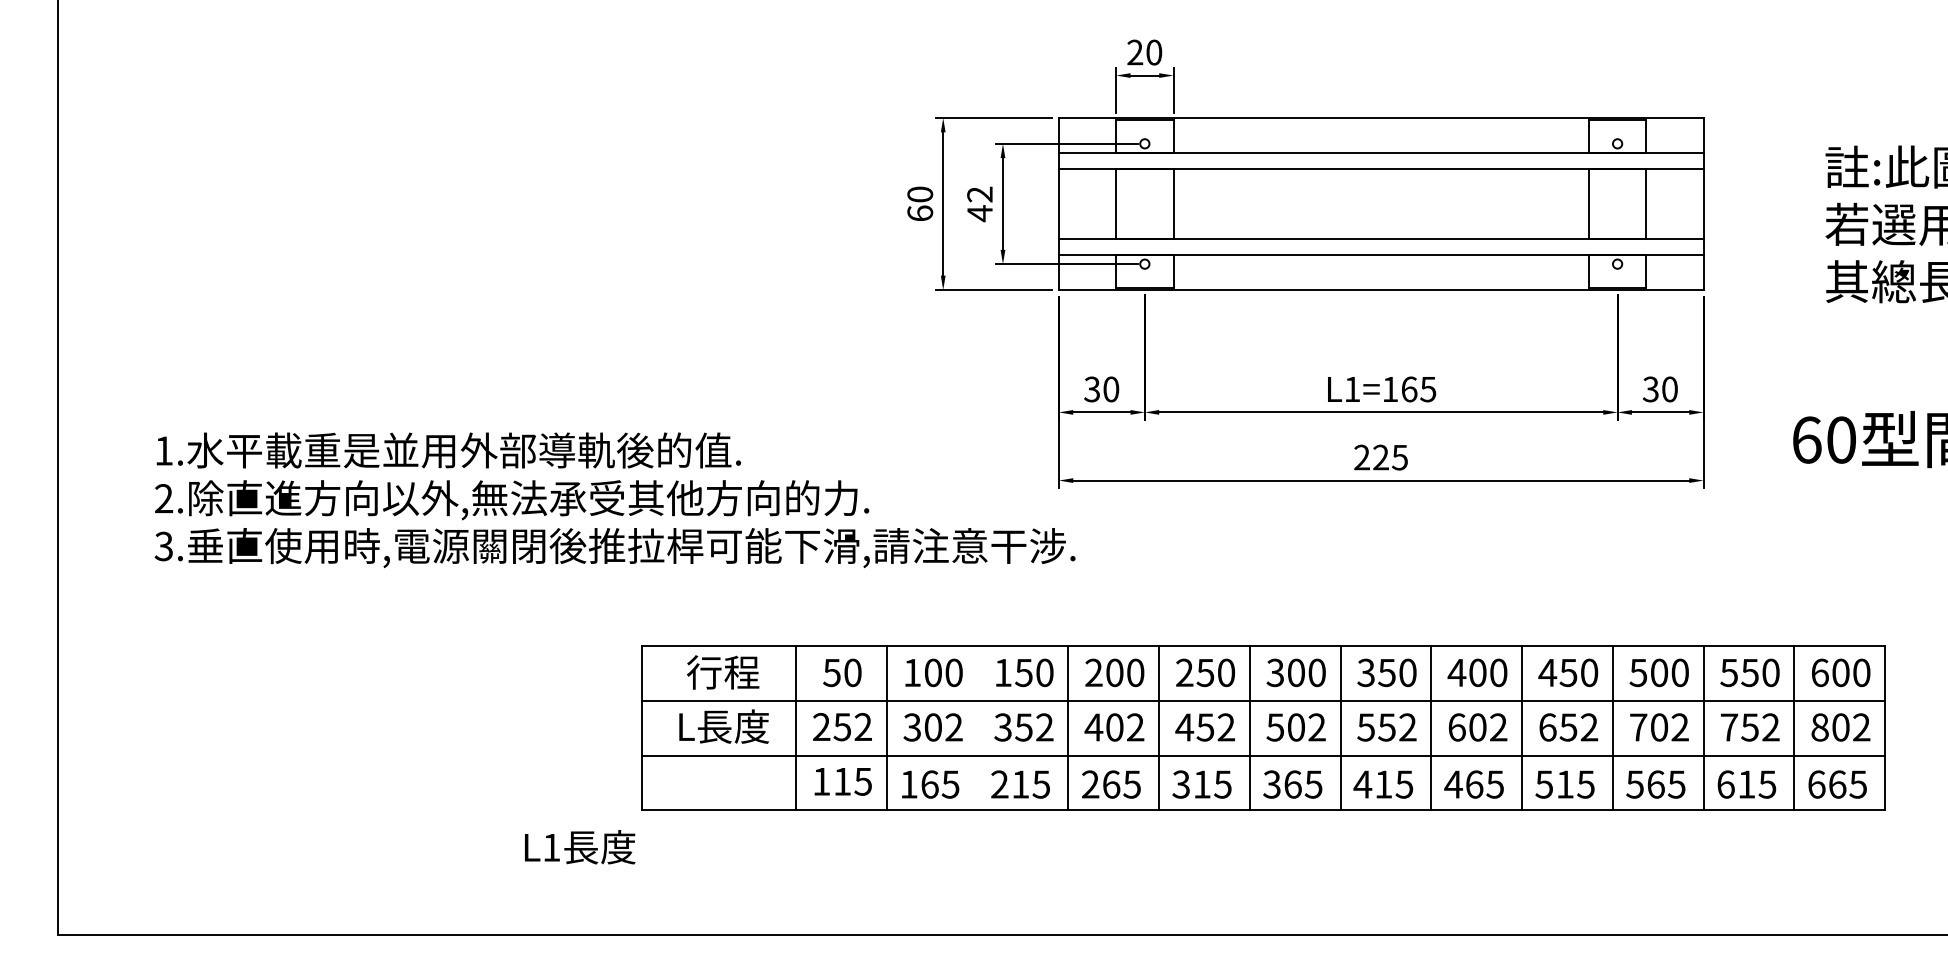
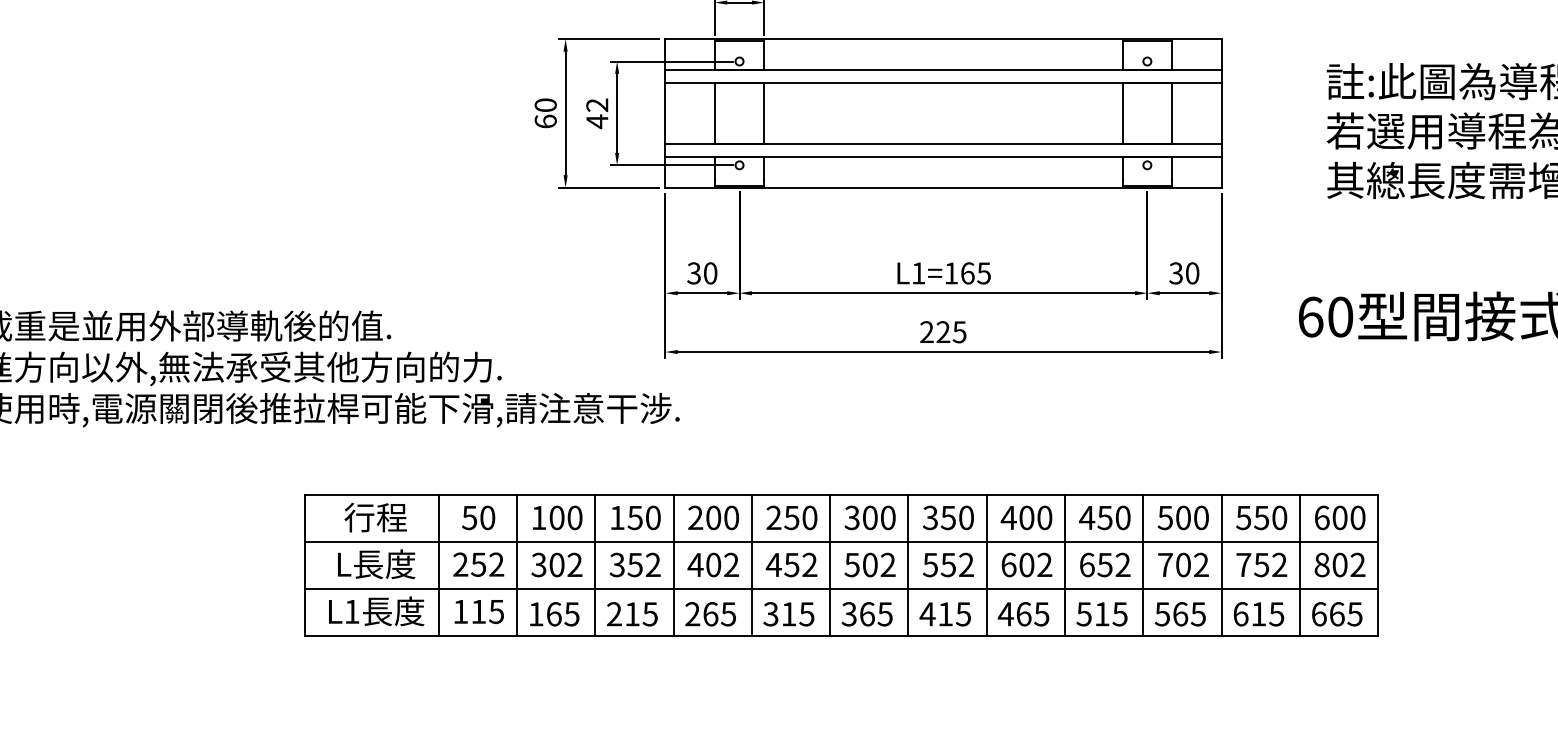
line: (977, 728) -> (595, 565), added
text: (580, 847) -> (376, 611), moved

